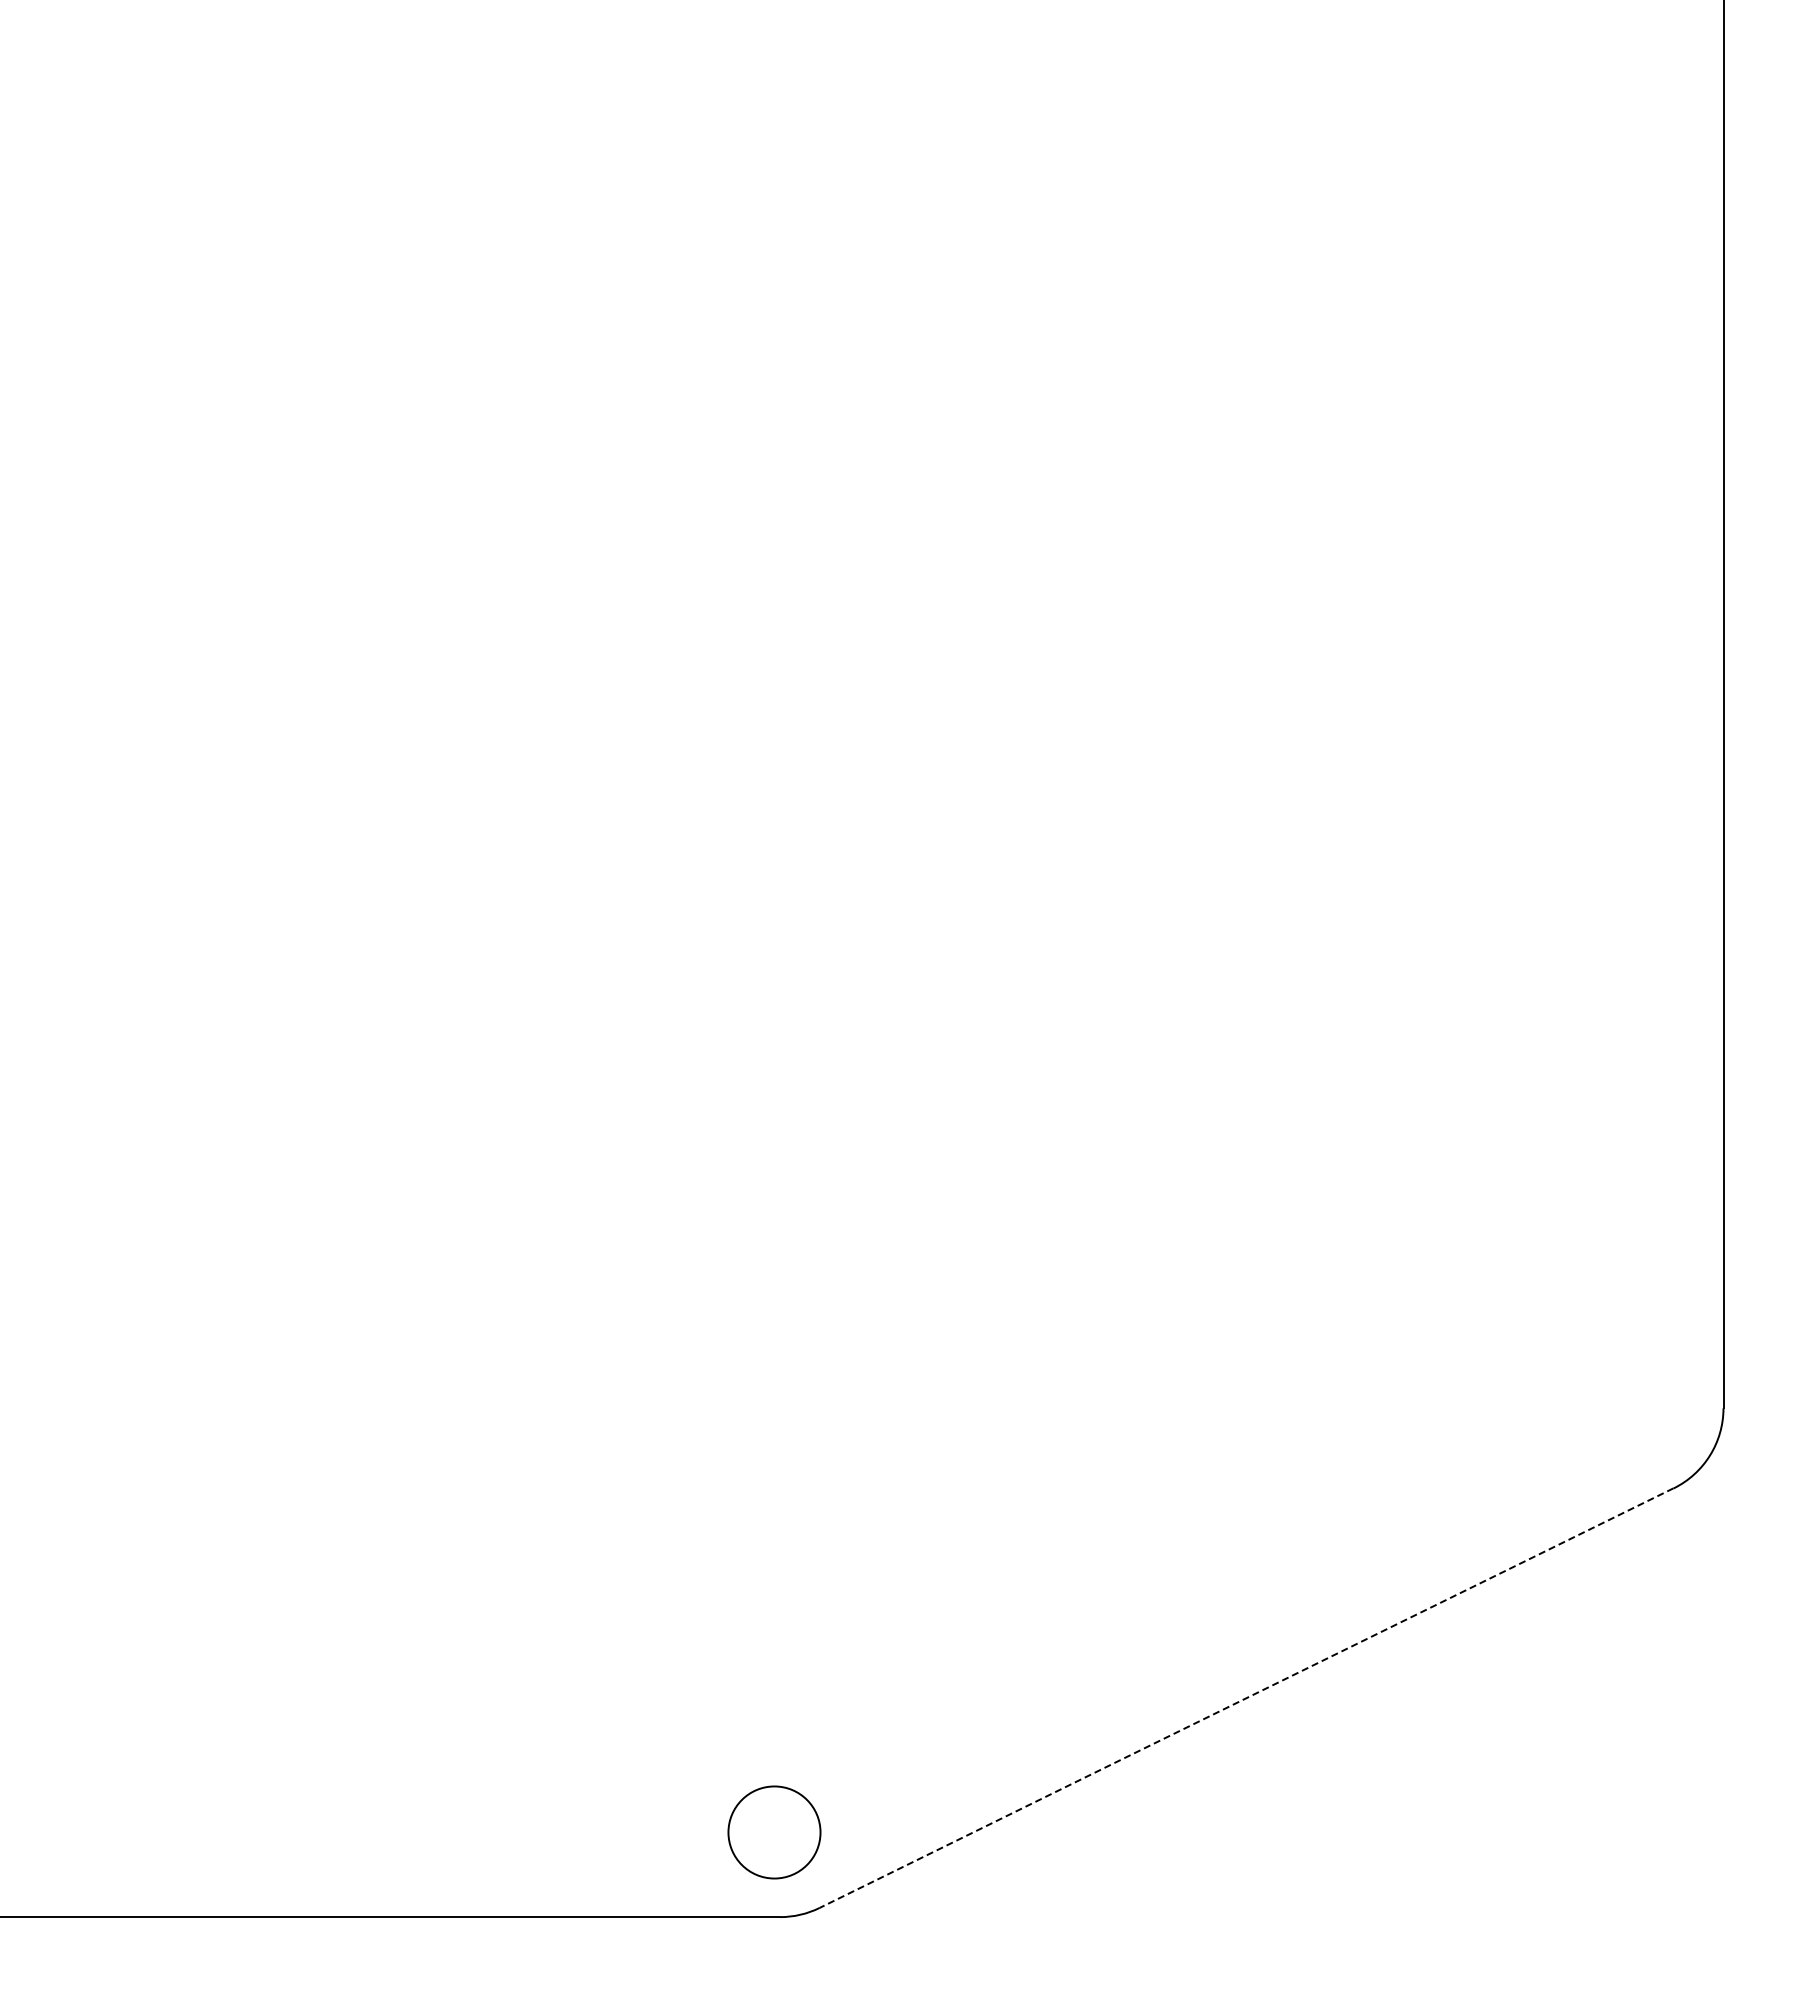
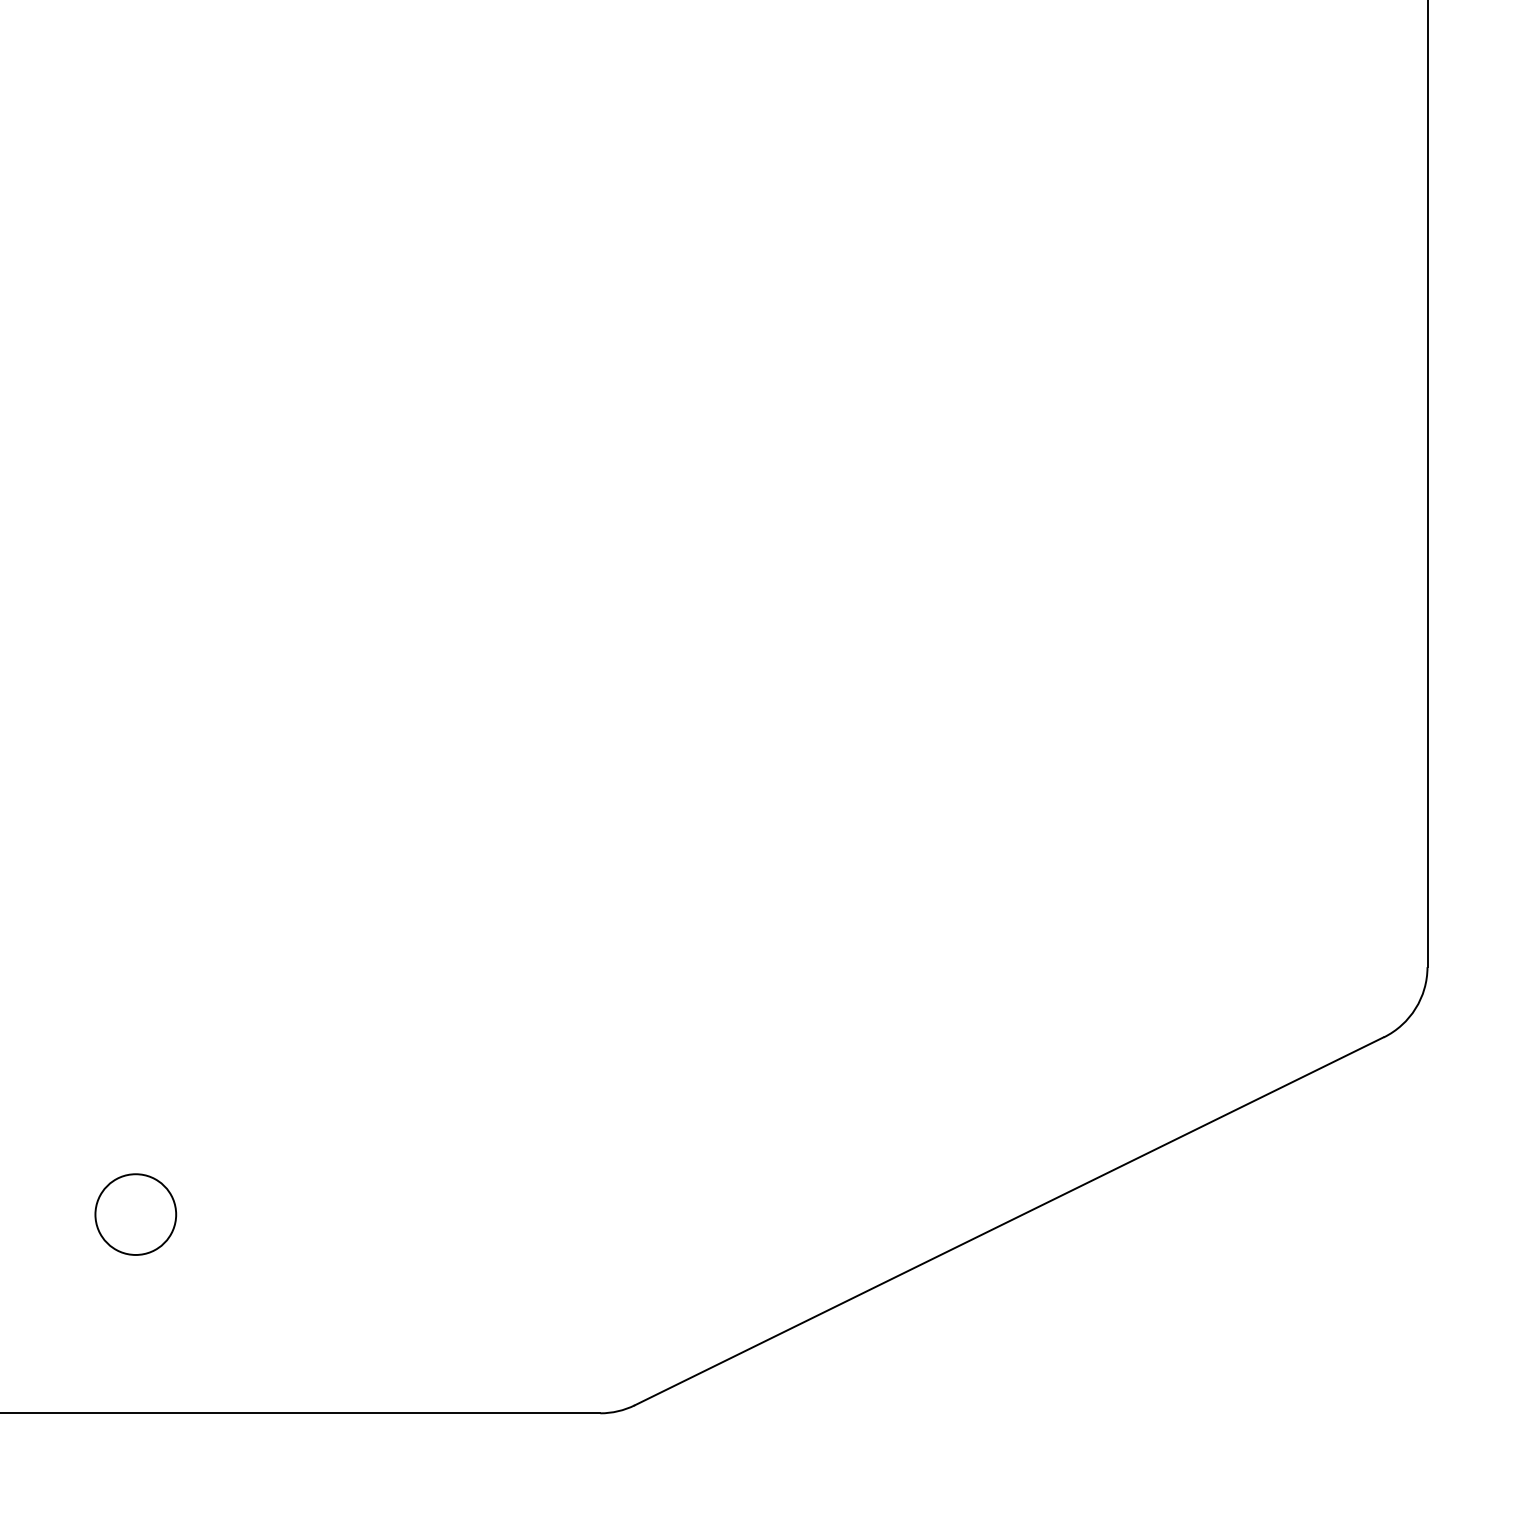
line: (1246, 1698) -> (1009, 1221), dashed -> solid
circle: (774, 1832) -> (135, 1214), moved

